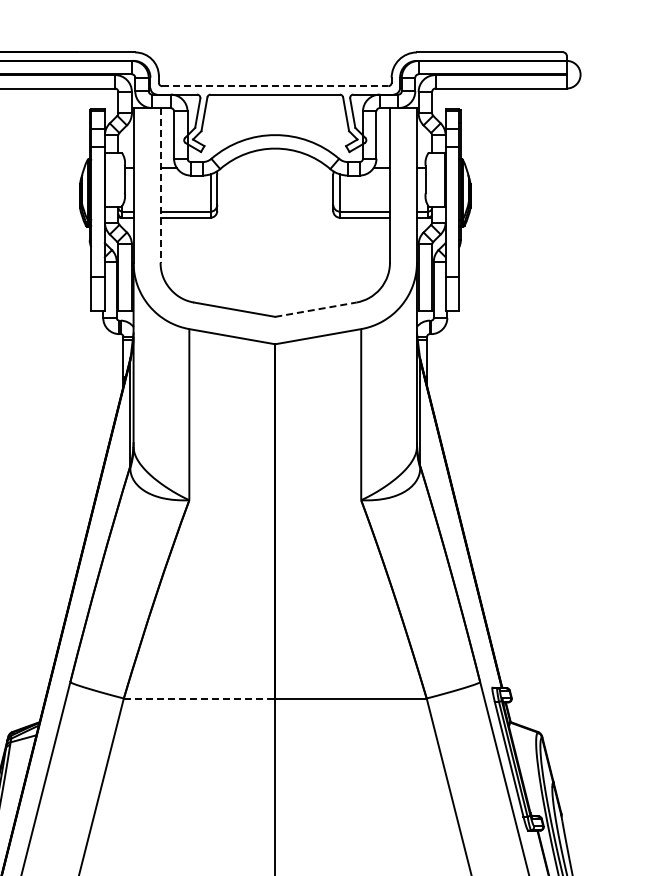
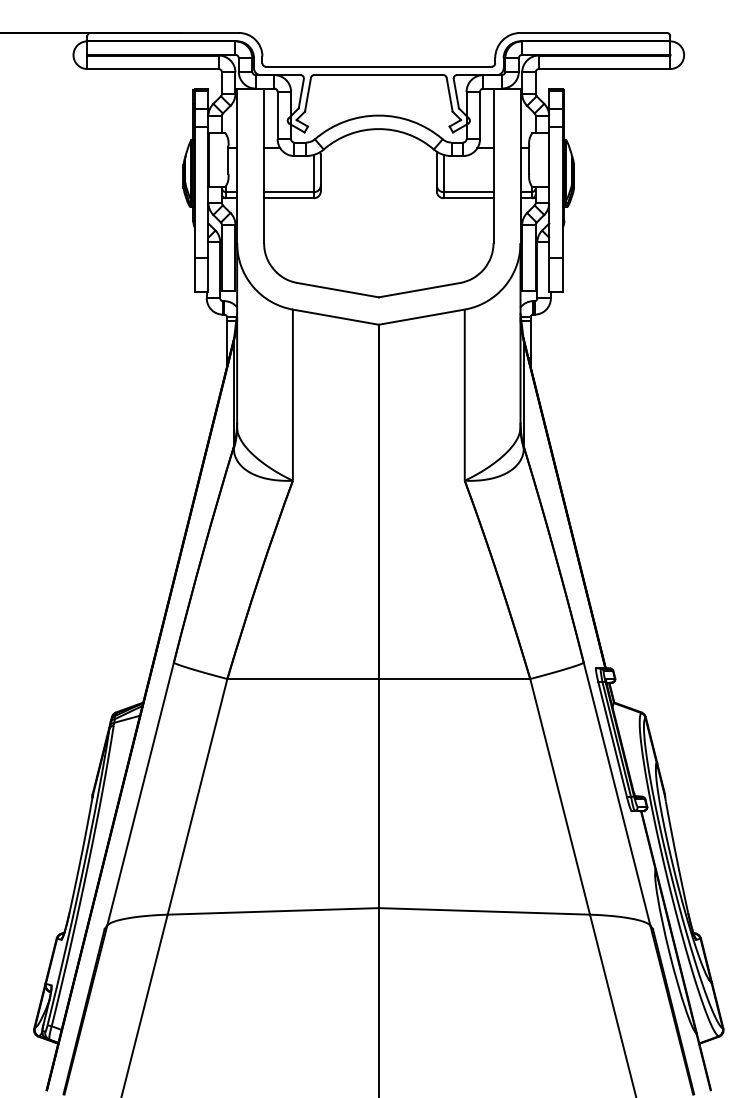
line: (275, 86) -> (379, 66), dashed -> solid
line: (160, 186) -> (264, 166), dashed -> solid
line: (315, 310) -> (419, 290), dashed -> solid
line: (199, 698) -> (303, 678), dashed -> solid

